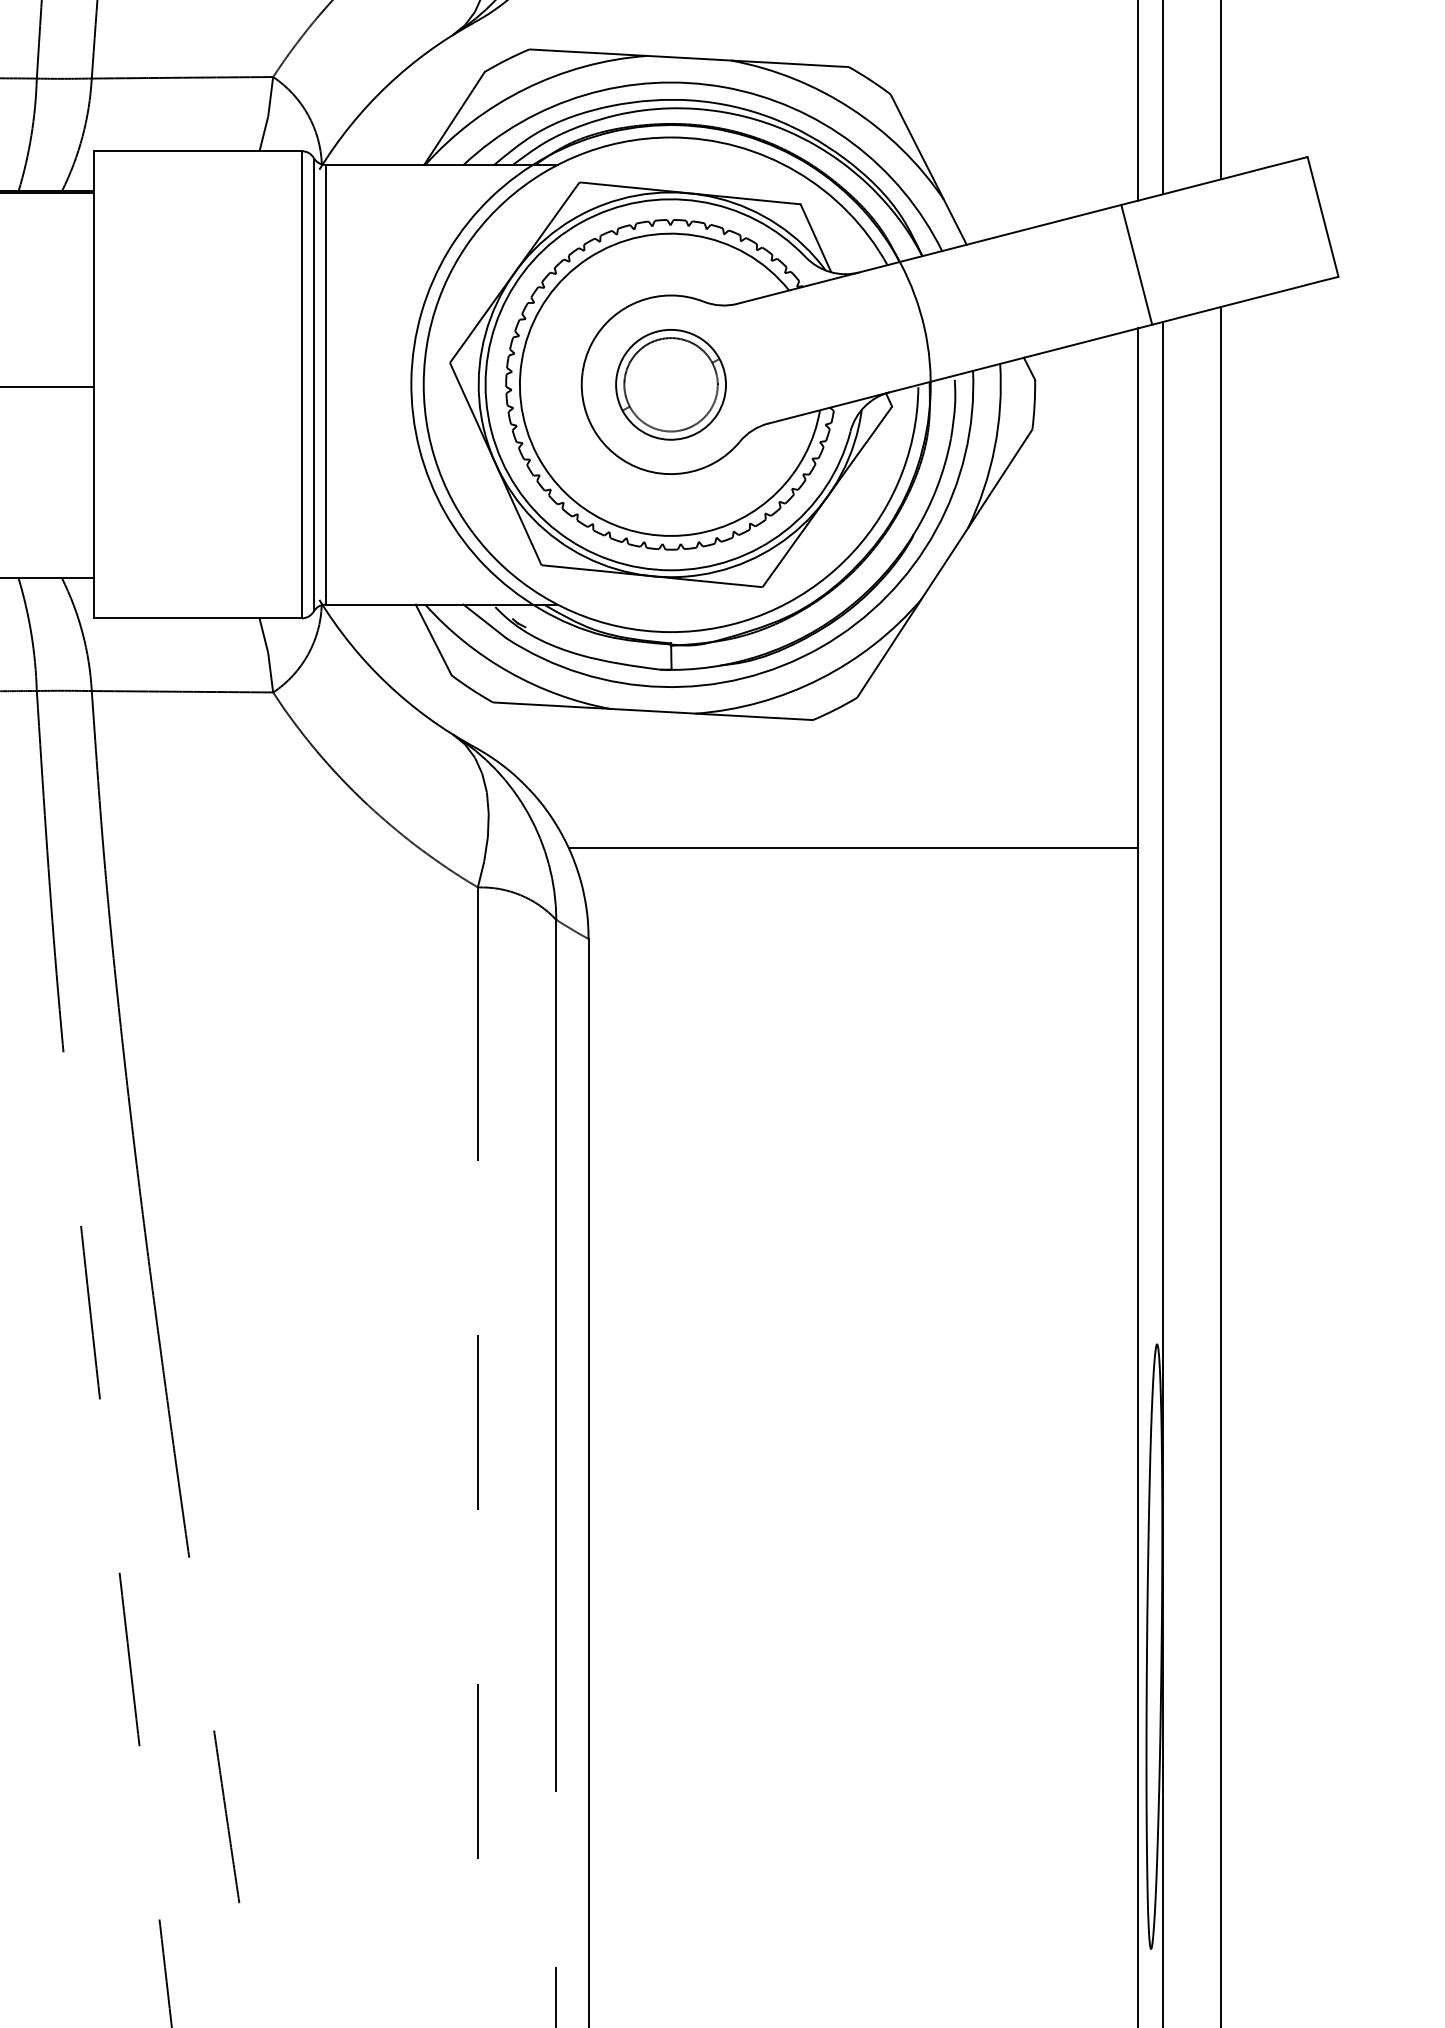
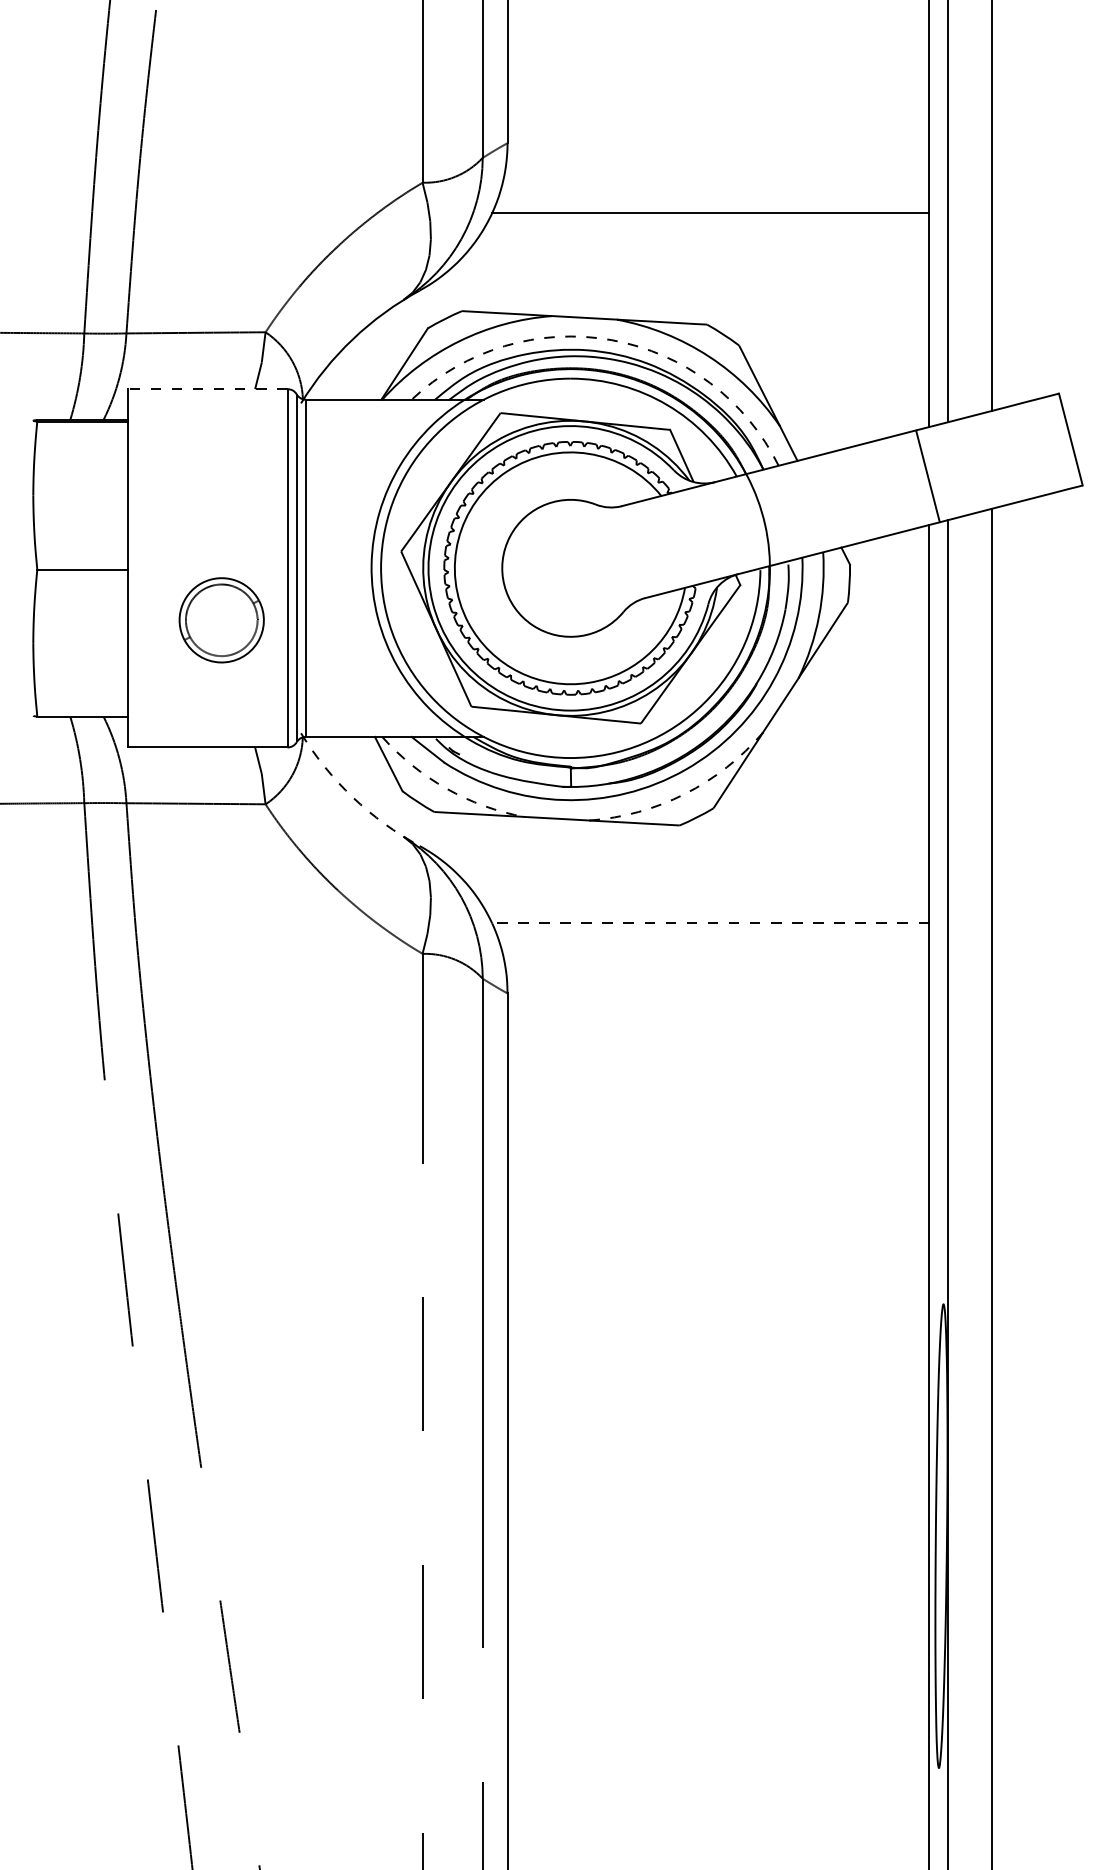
arc: (724, 87) -> (611, 340), solid -> dashed
line: (197, 151) -> (207, 389), solid -> dashed
part: (670, 385) -> (221, 620), moved
arc: (509, 671) -> (446, 788), solid -> dashed
arc: (819, 679) -> (684, 794), solid -> dashed
arc: (386, 683) -> (352, 797), solid -> dashed
line: (853, 847) -> (710, 923), solid -> dashed

